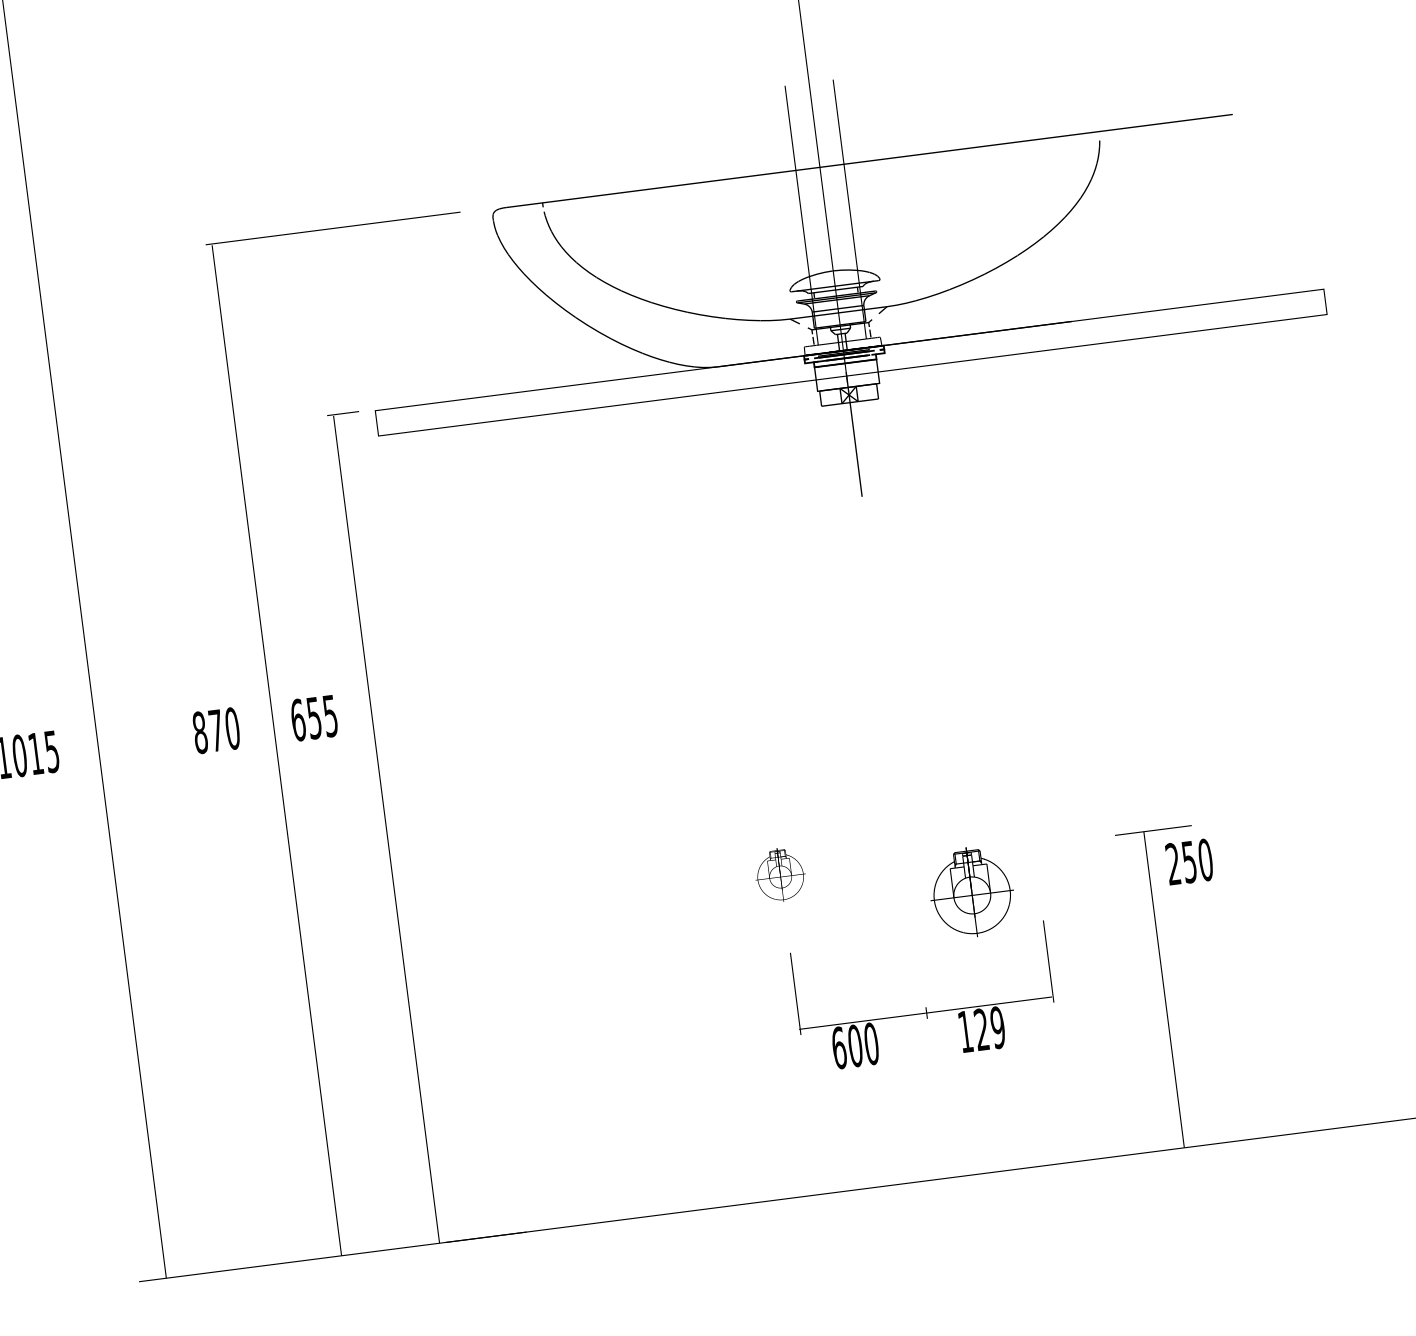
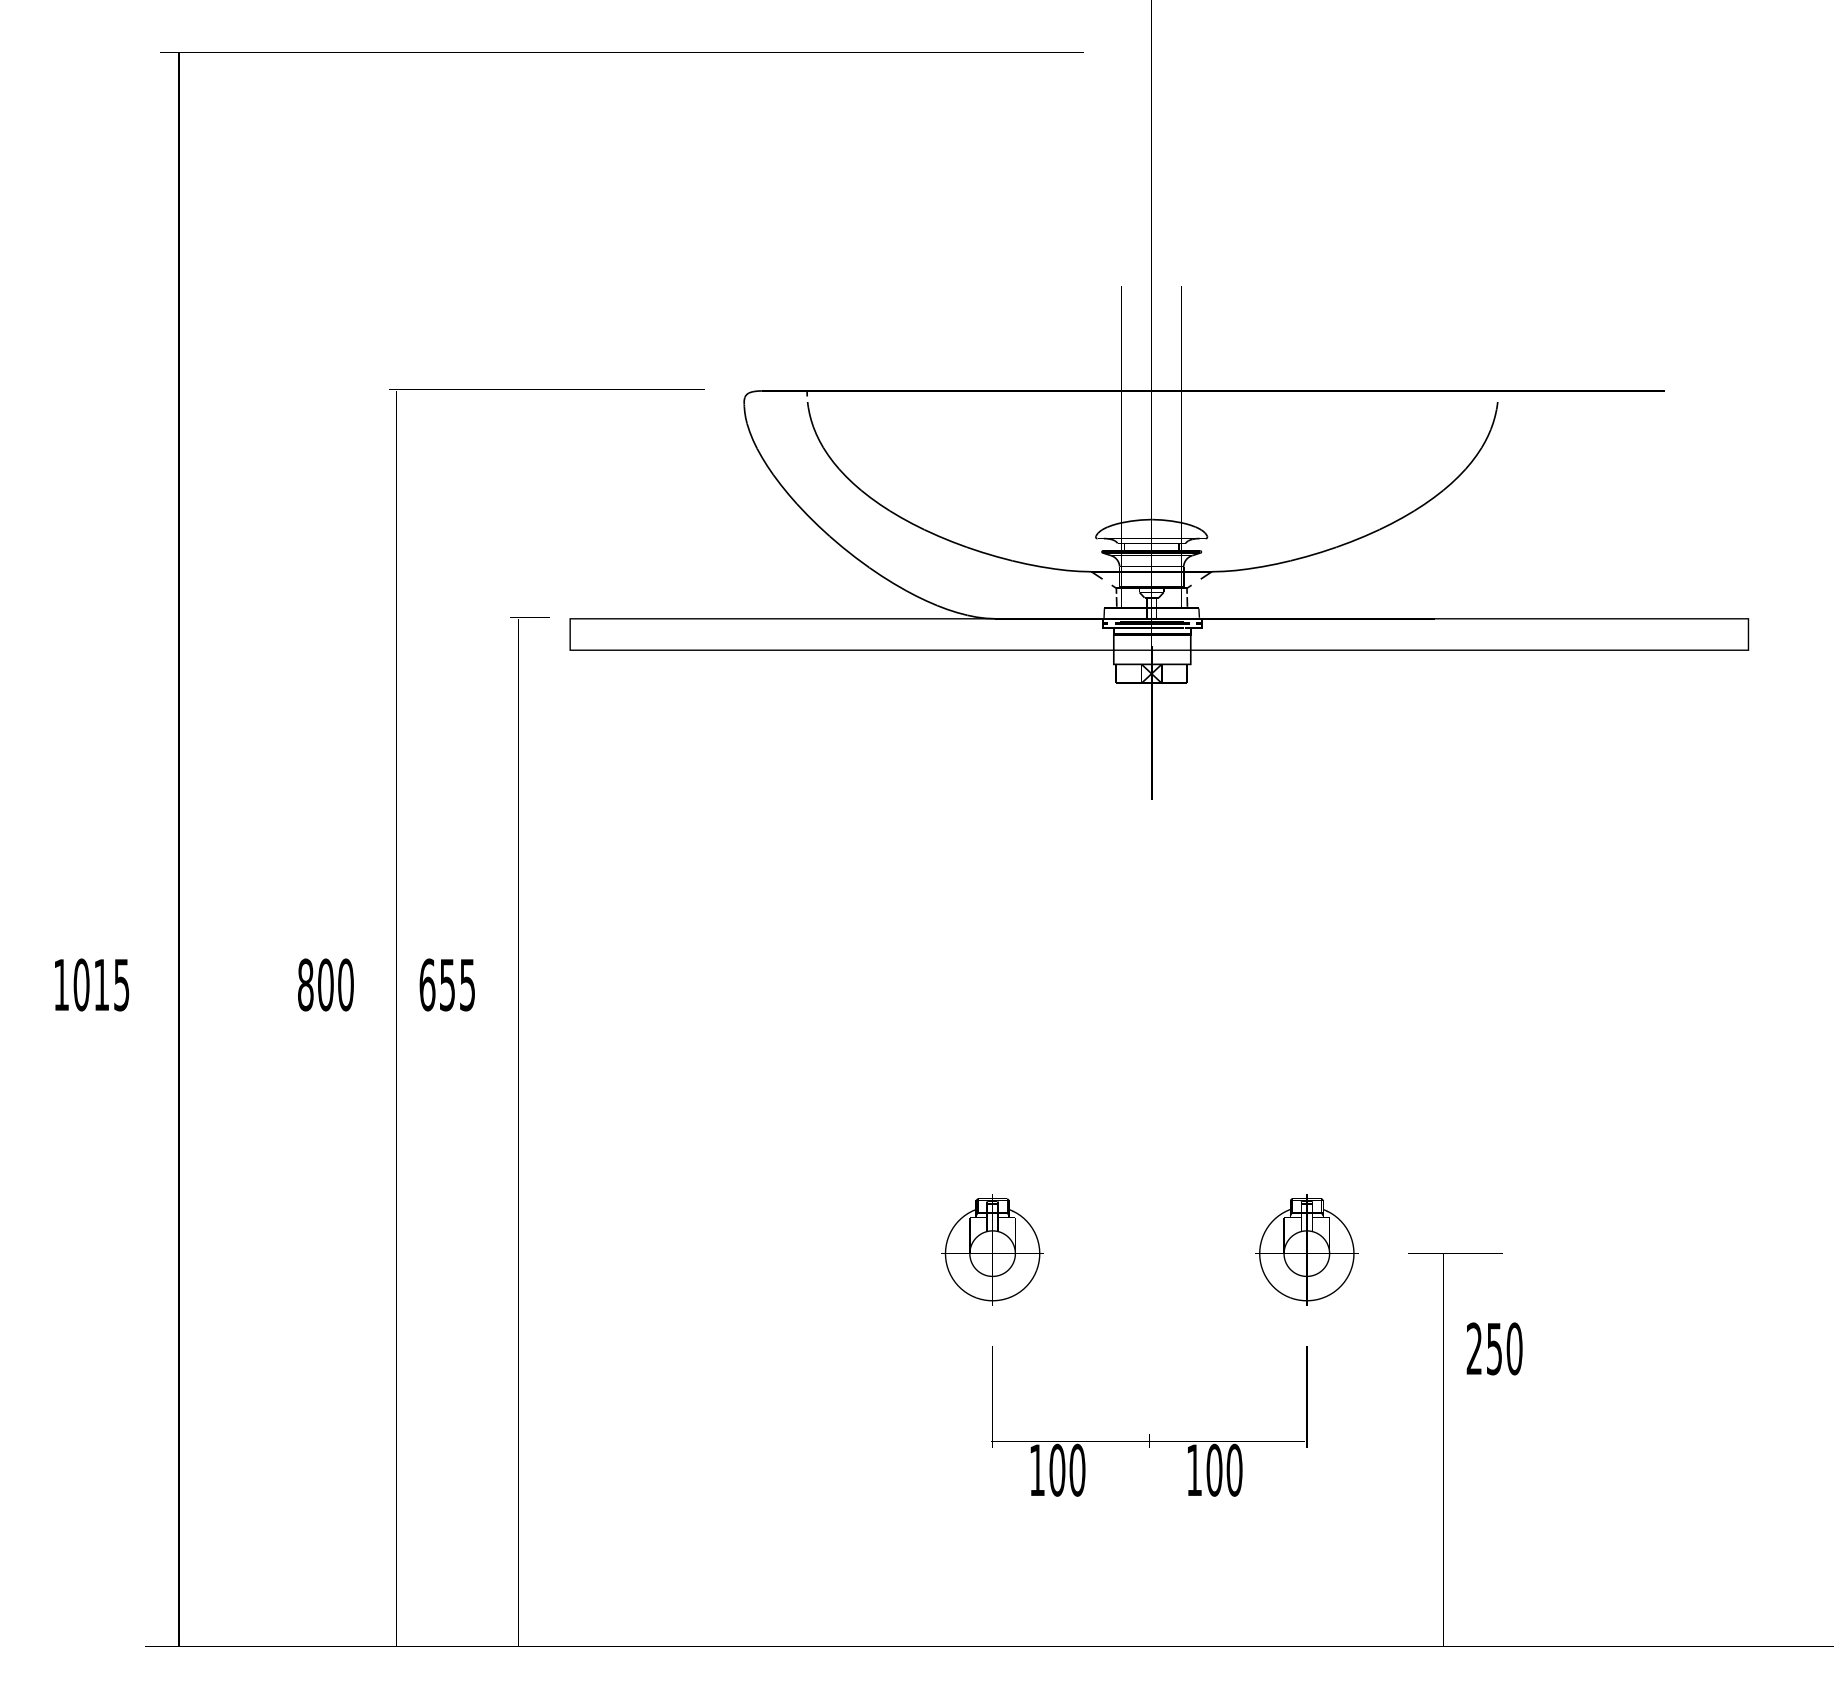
text: (216, 730) -> (325, 984), 870 -> 800
text: (1189, 861) -> (1494, 1348), moved
part: (780, 874) -> (992, 1249), size x1.67
part: (971, 892) -> (1306, 1249), moved
text: (989, 1028) -> (1224, 1469), 129 -> 100
text: (839, 1047) -> (1037, 1469), 600 -> 100

